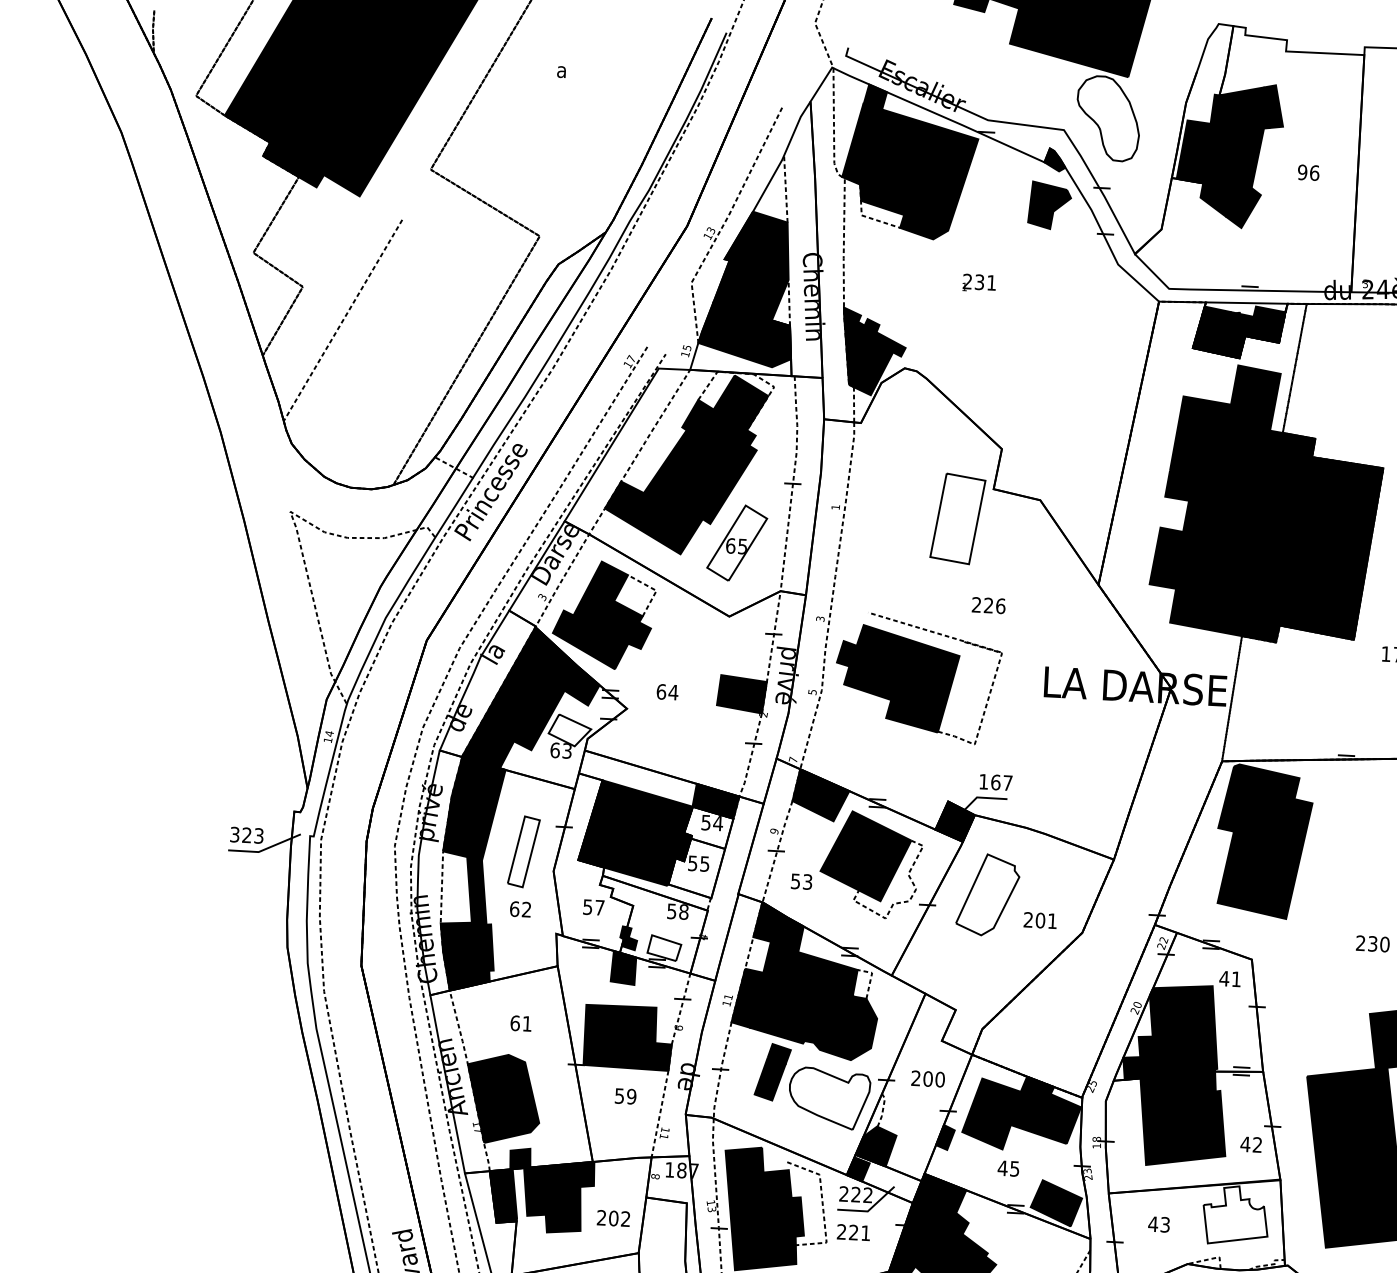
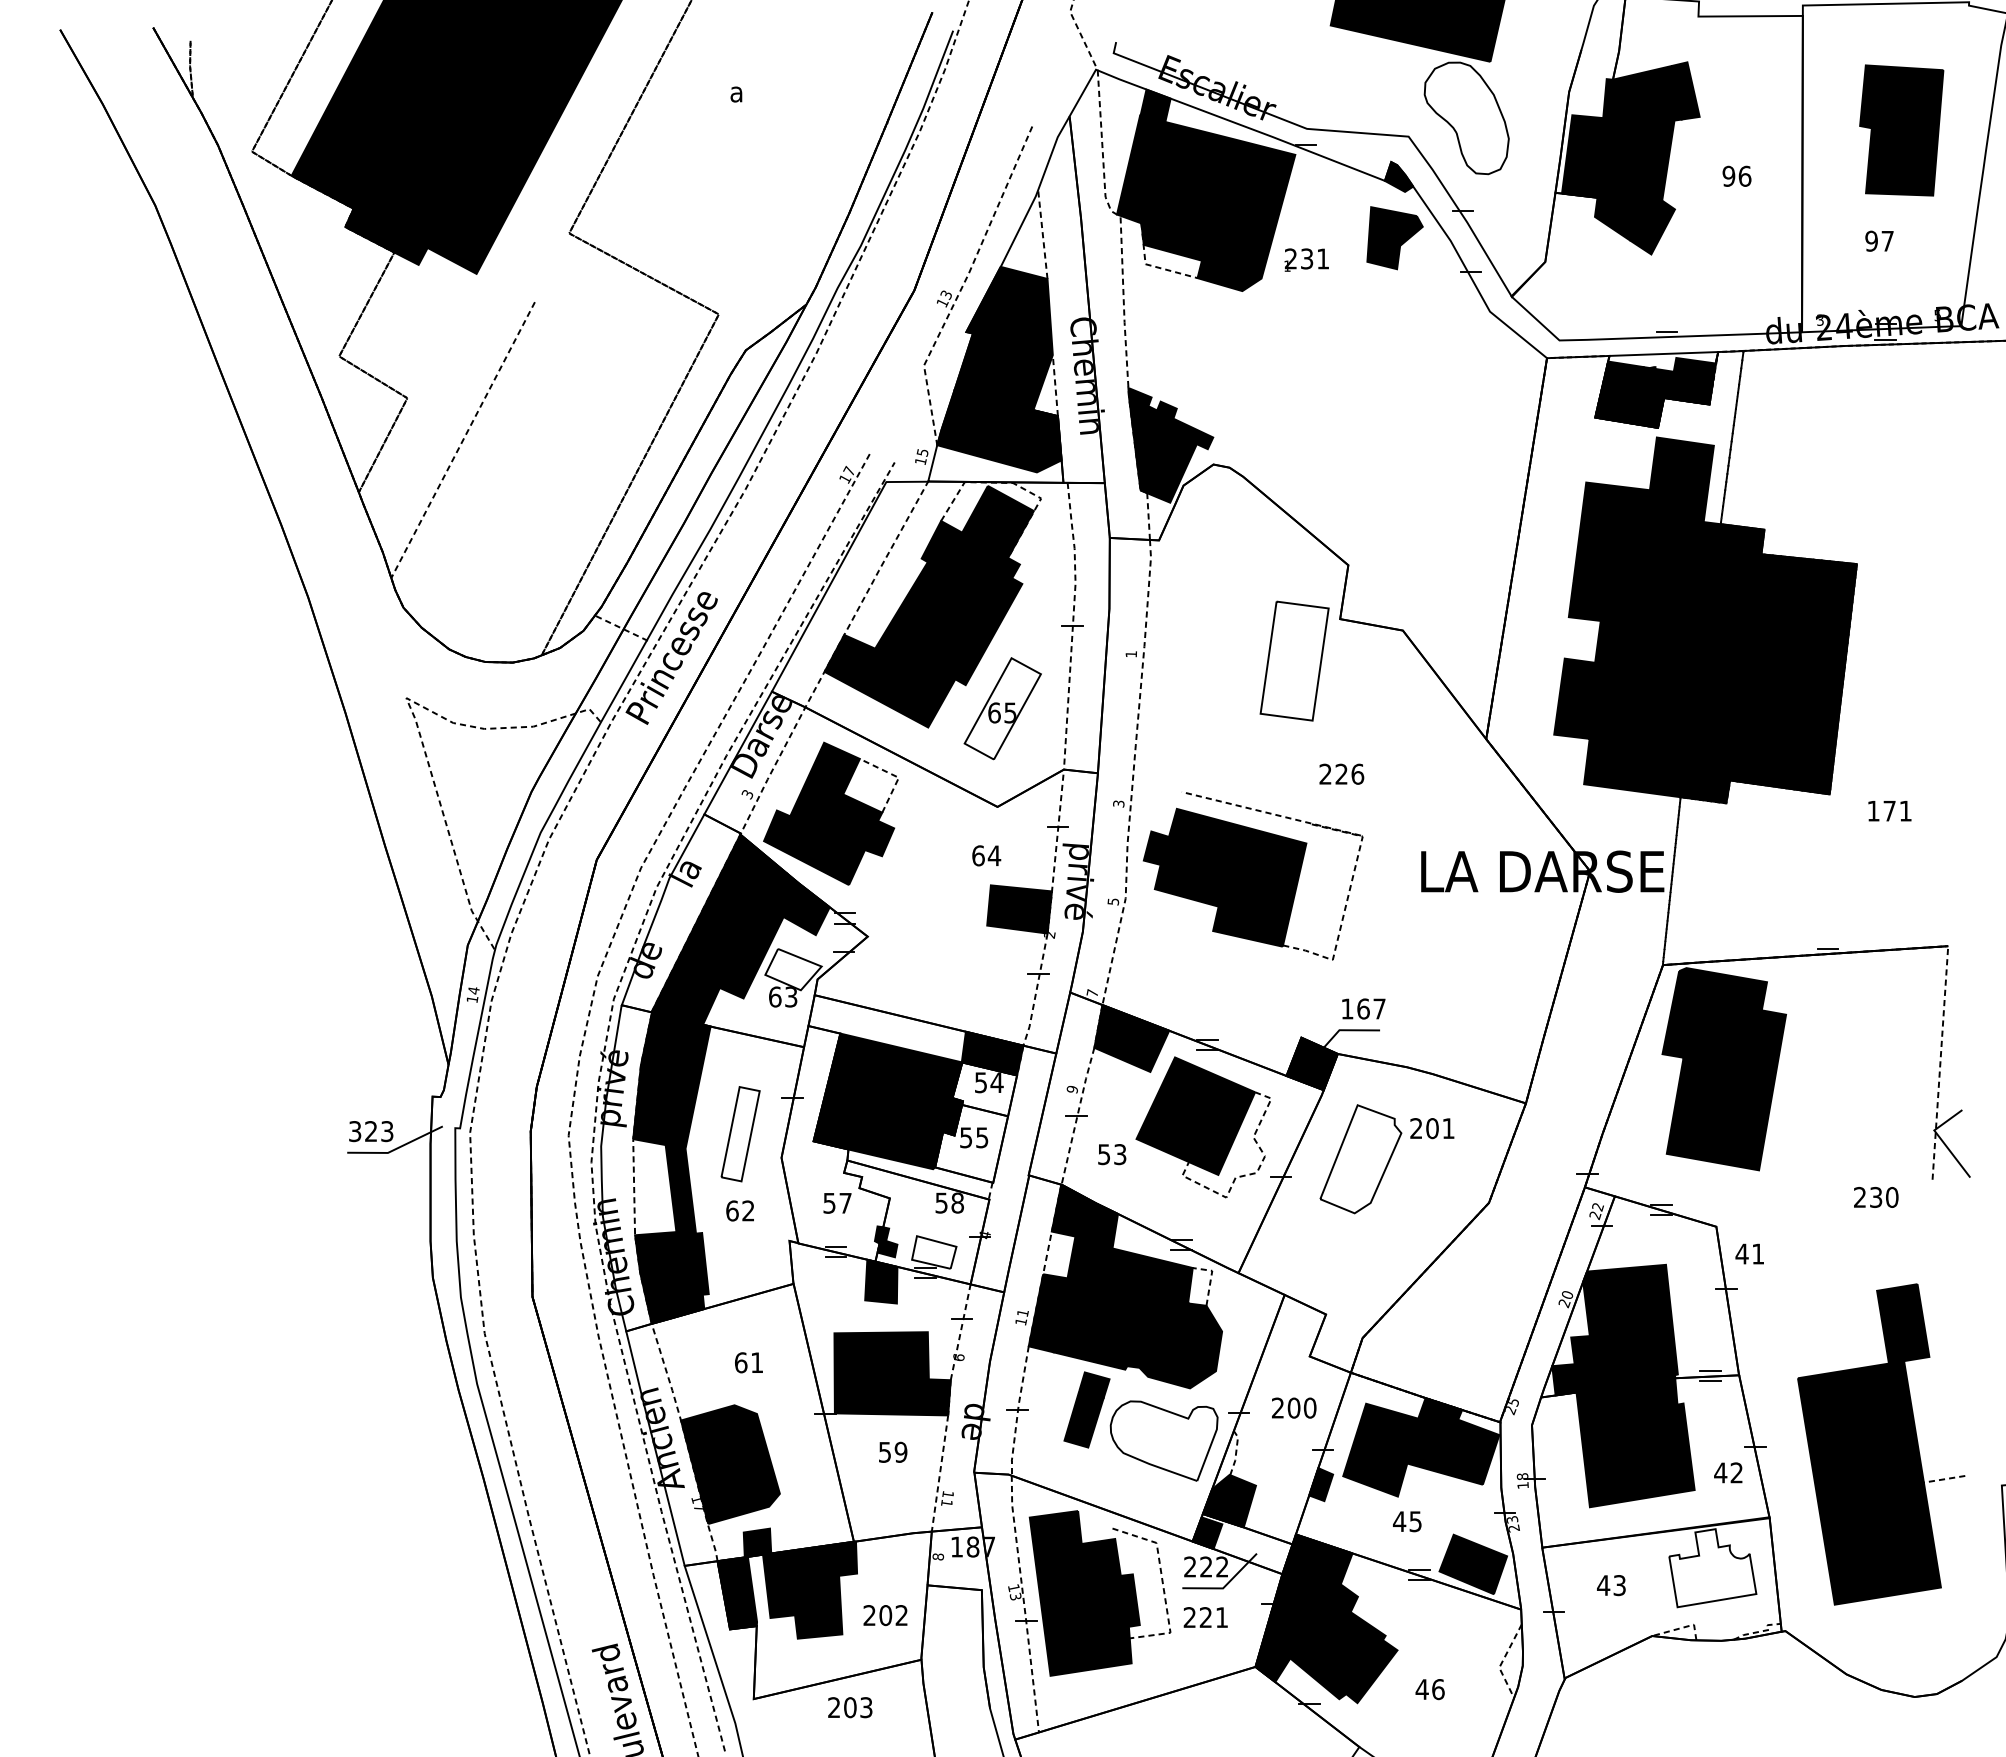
text: (979, 282) -> (1306, 259), moved
text: (667, 691) -> (986, 855), moved
text: (1040, 920) -> (1432, 1128), moved
text: (1229, 978) -> (1749, 1253), moved

